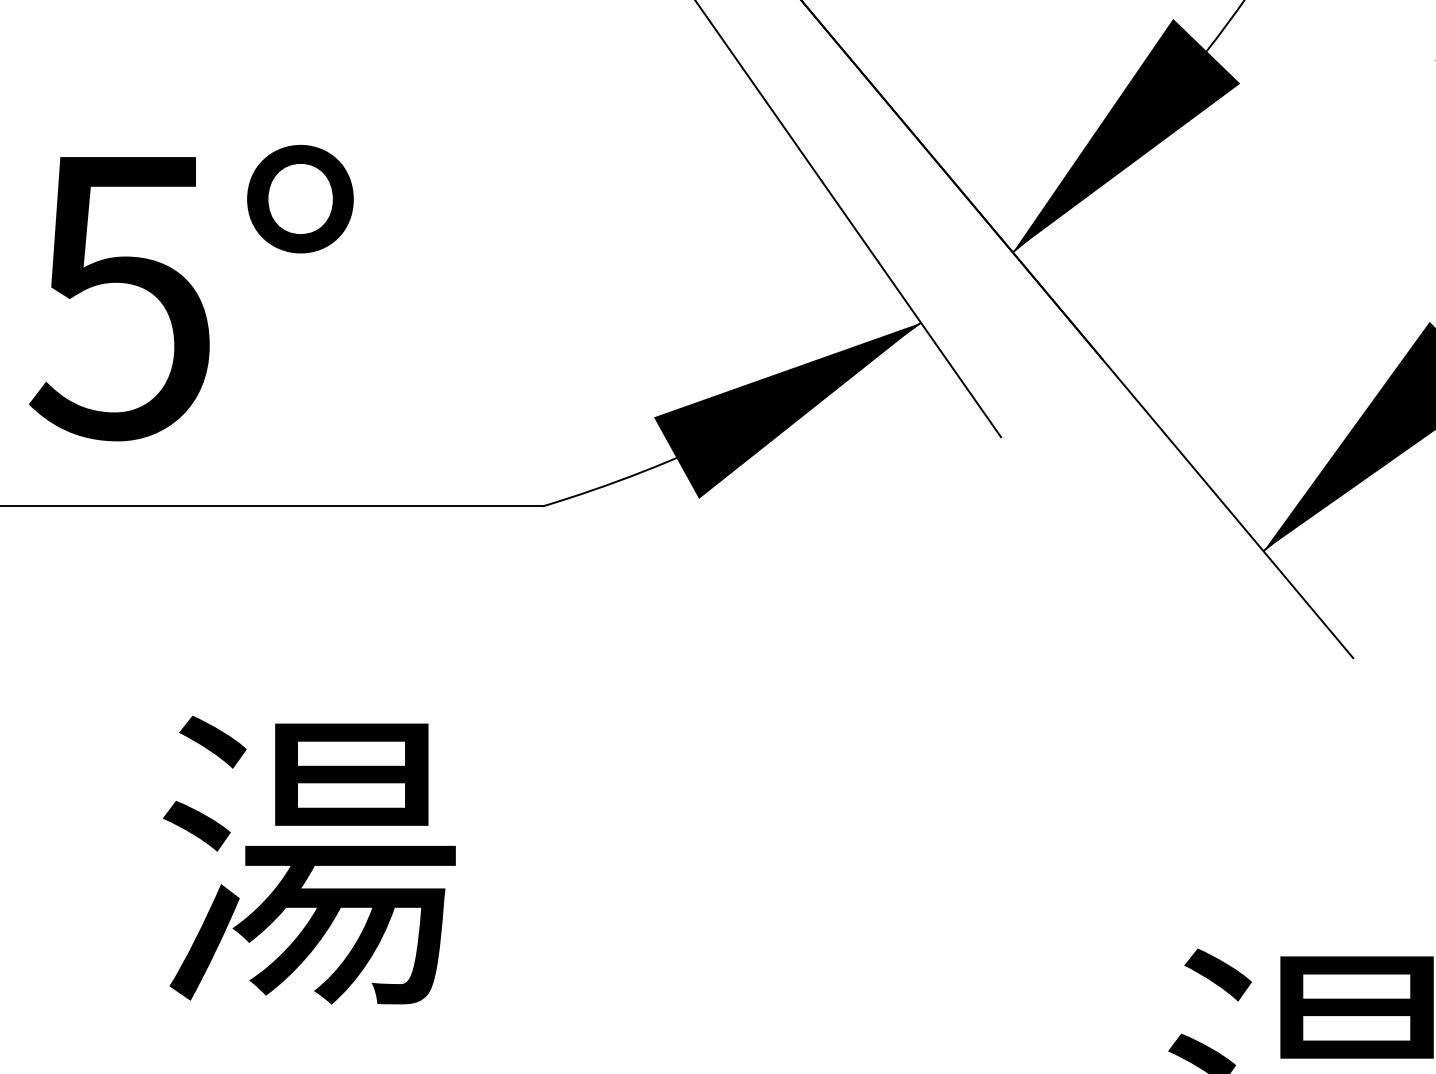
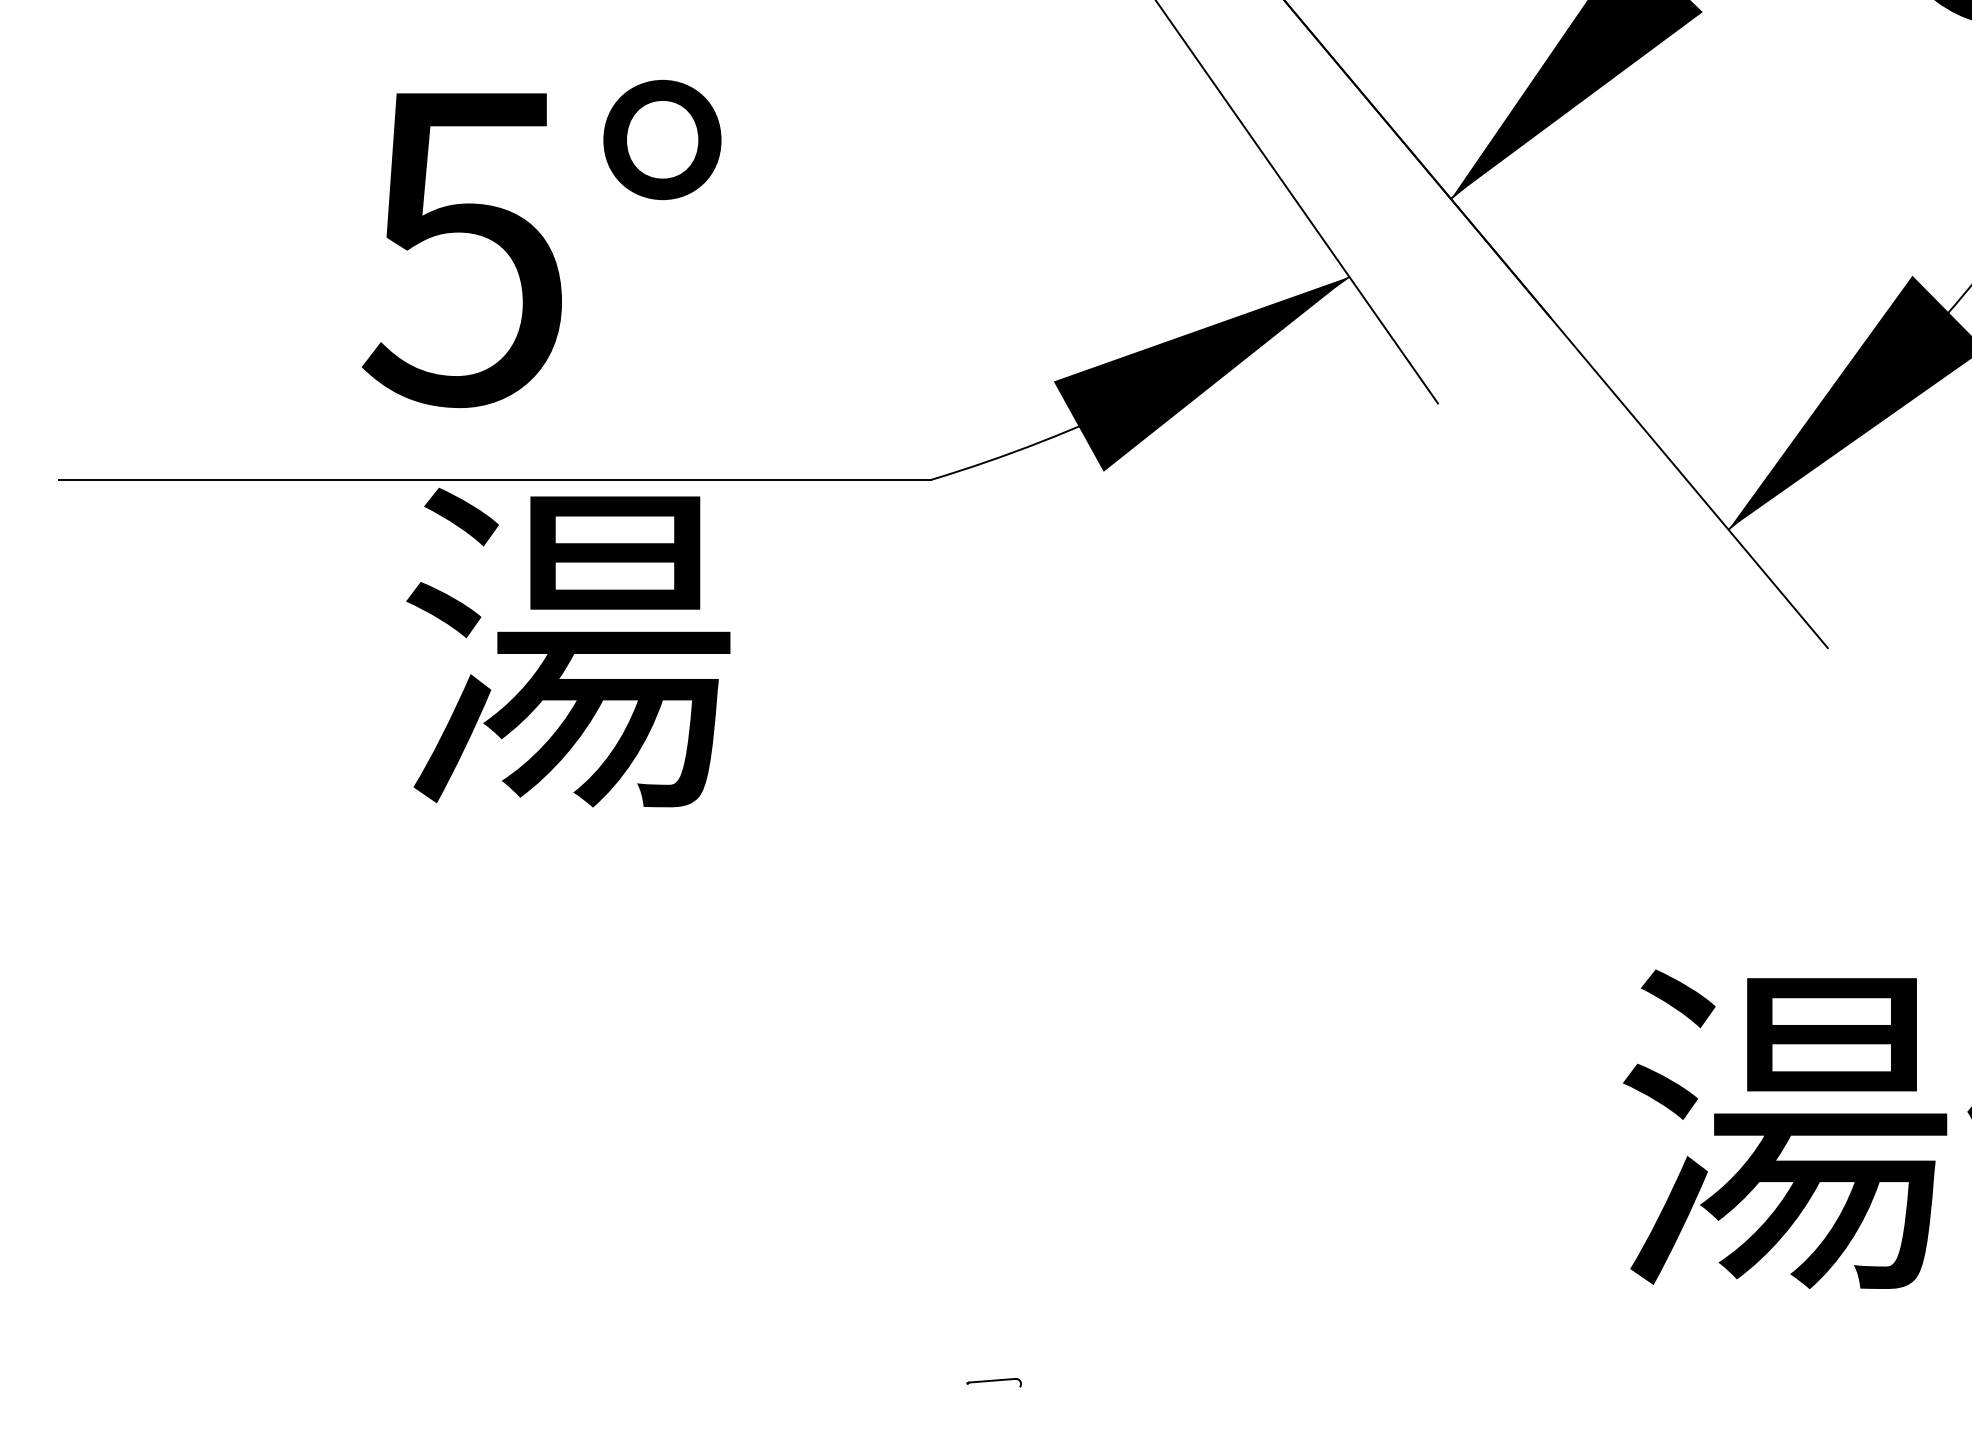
text: (309, 860) -> (568, 647), moved

